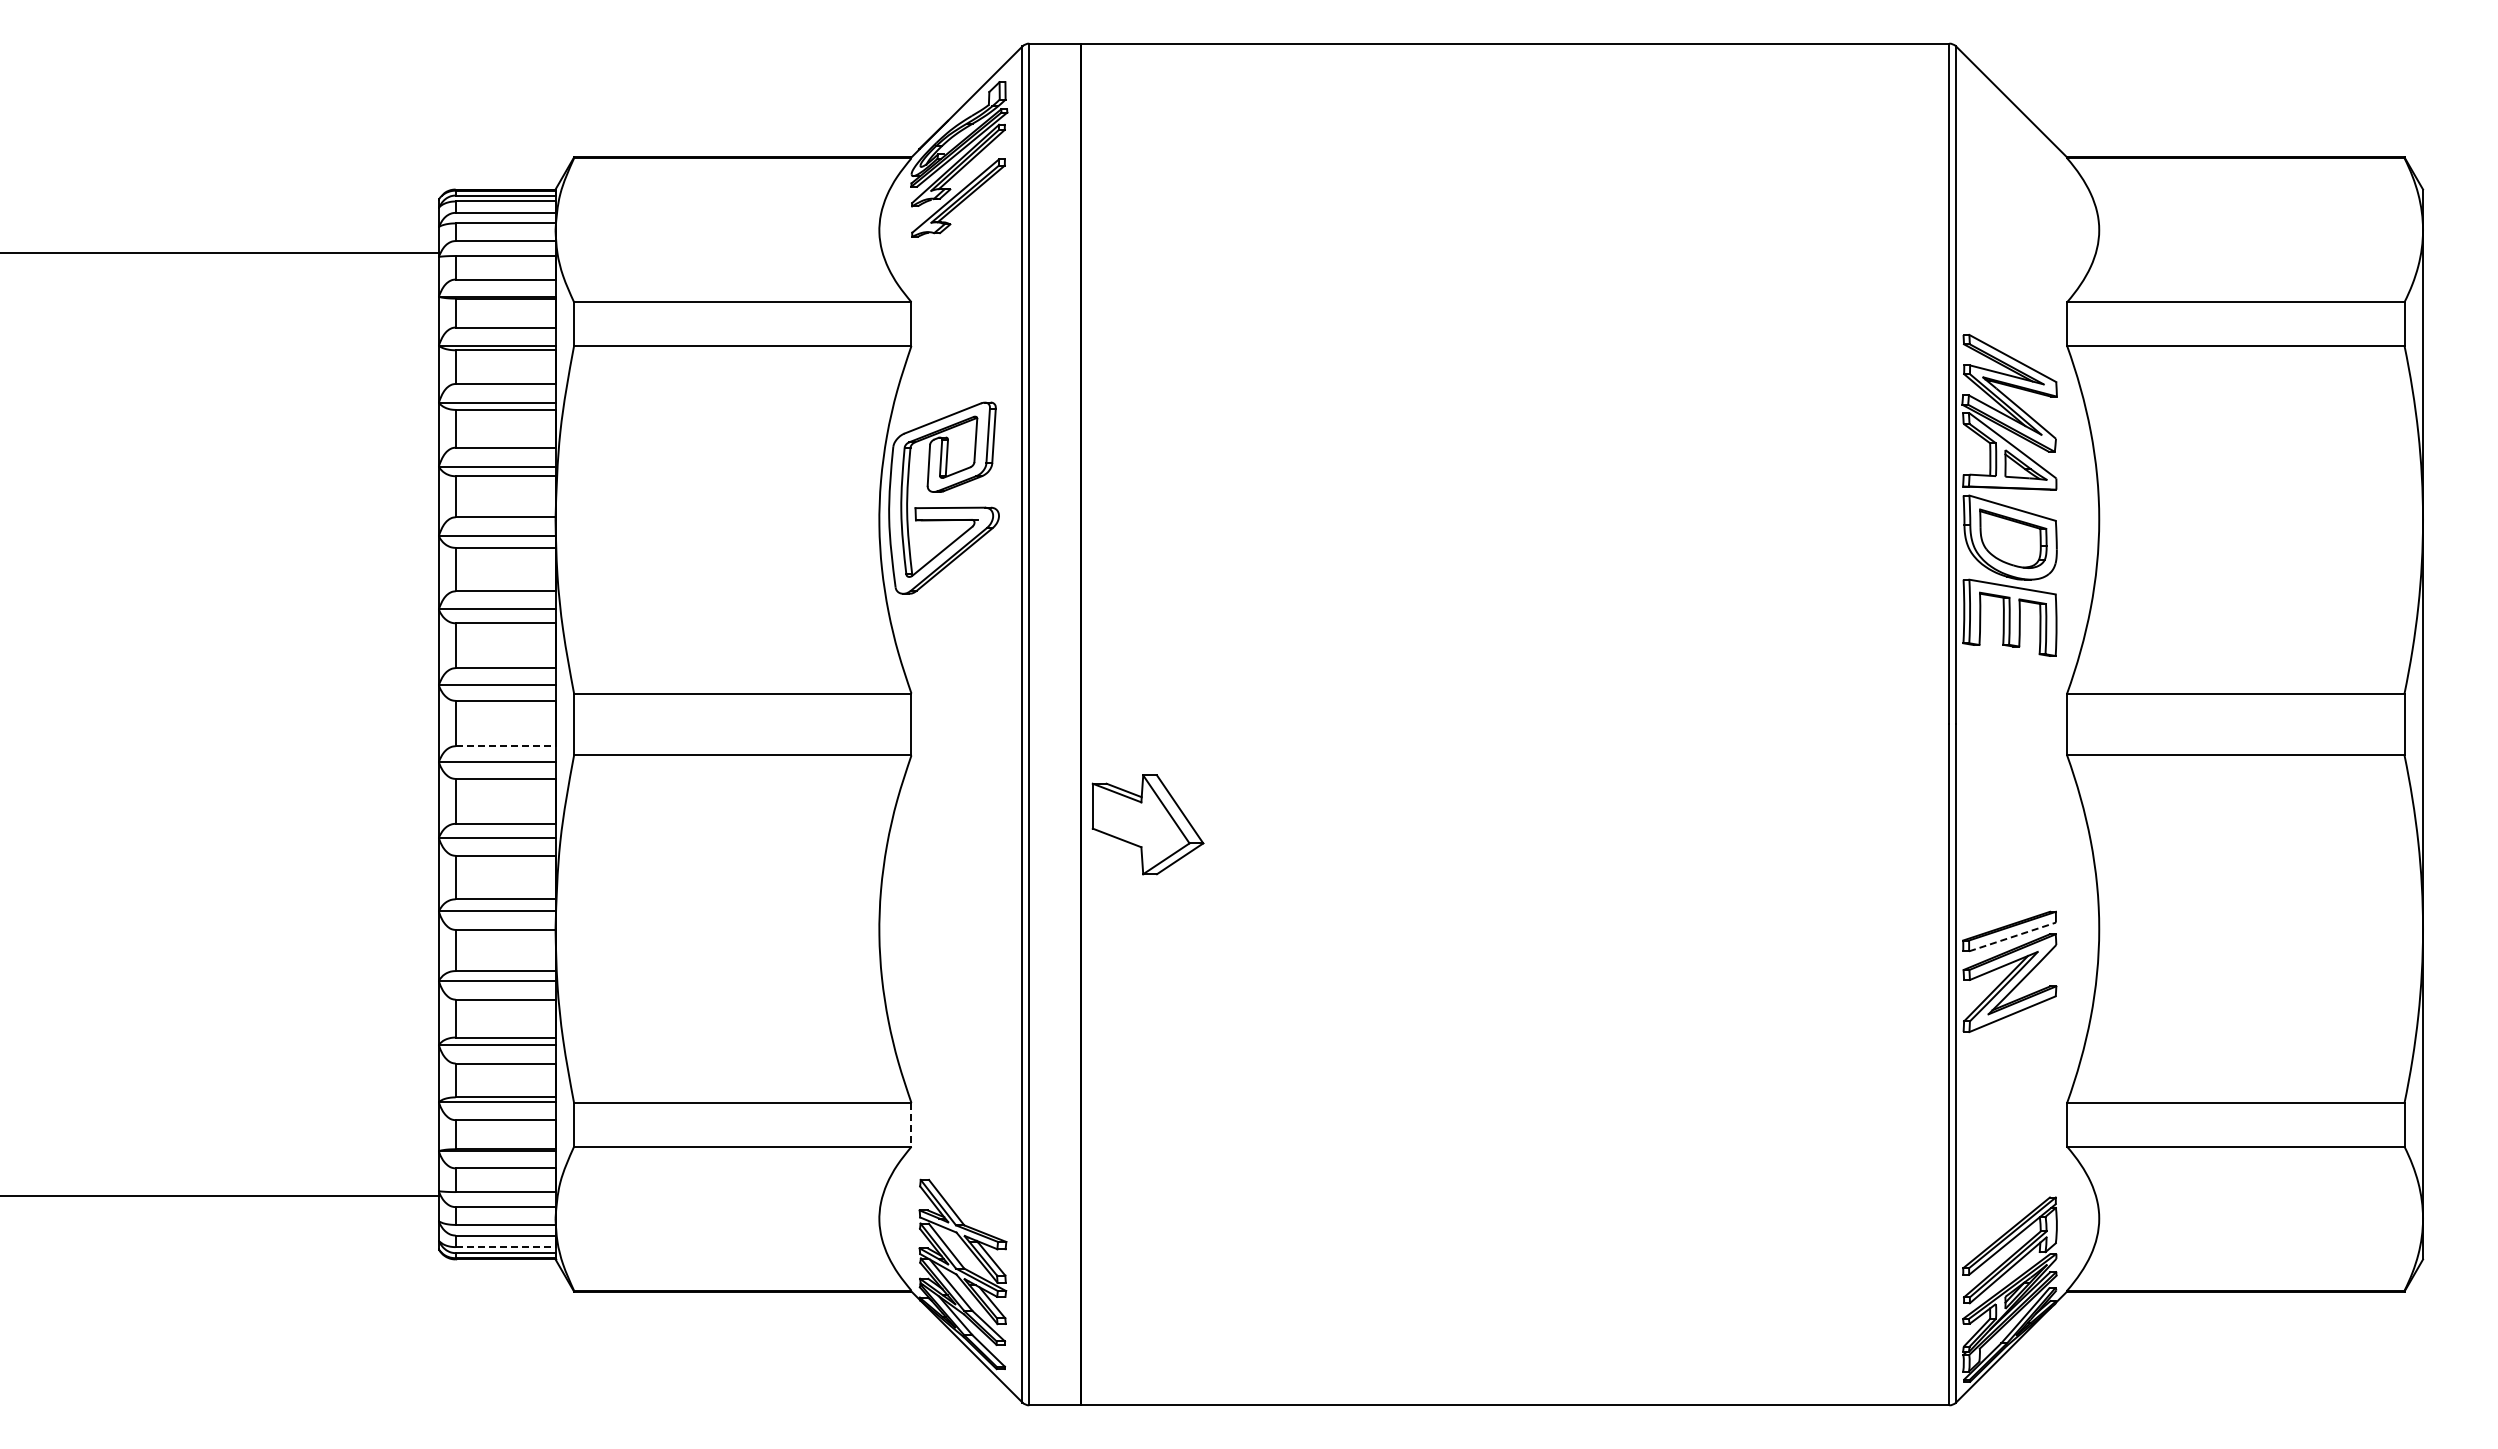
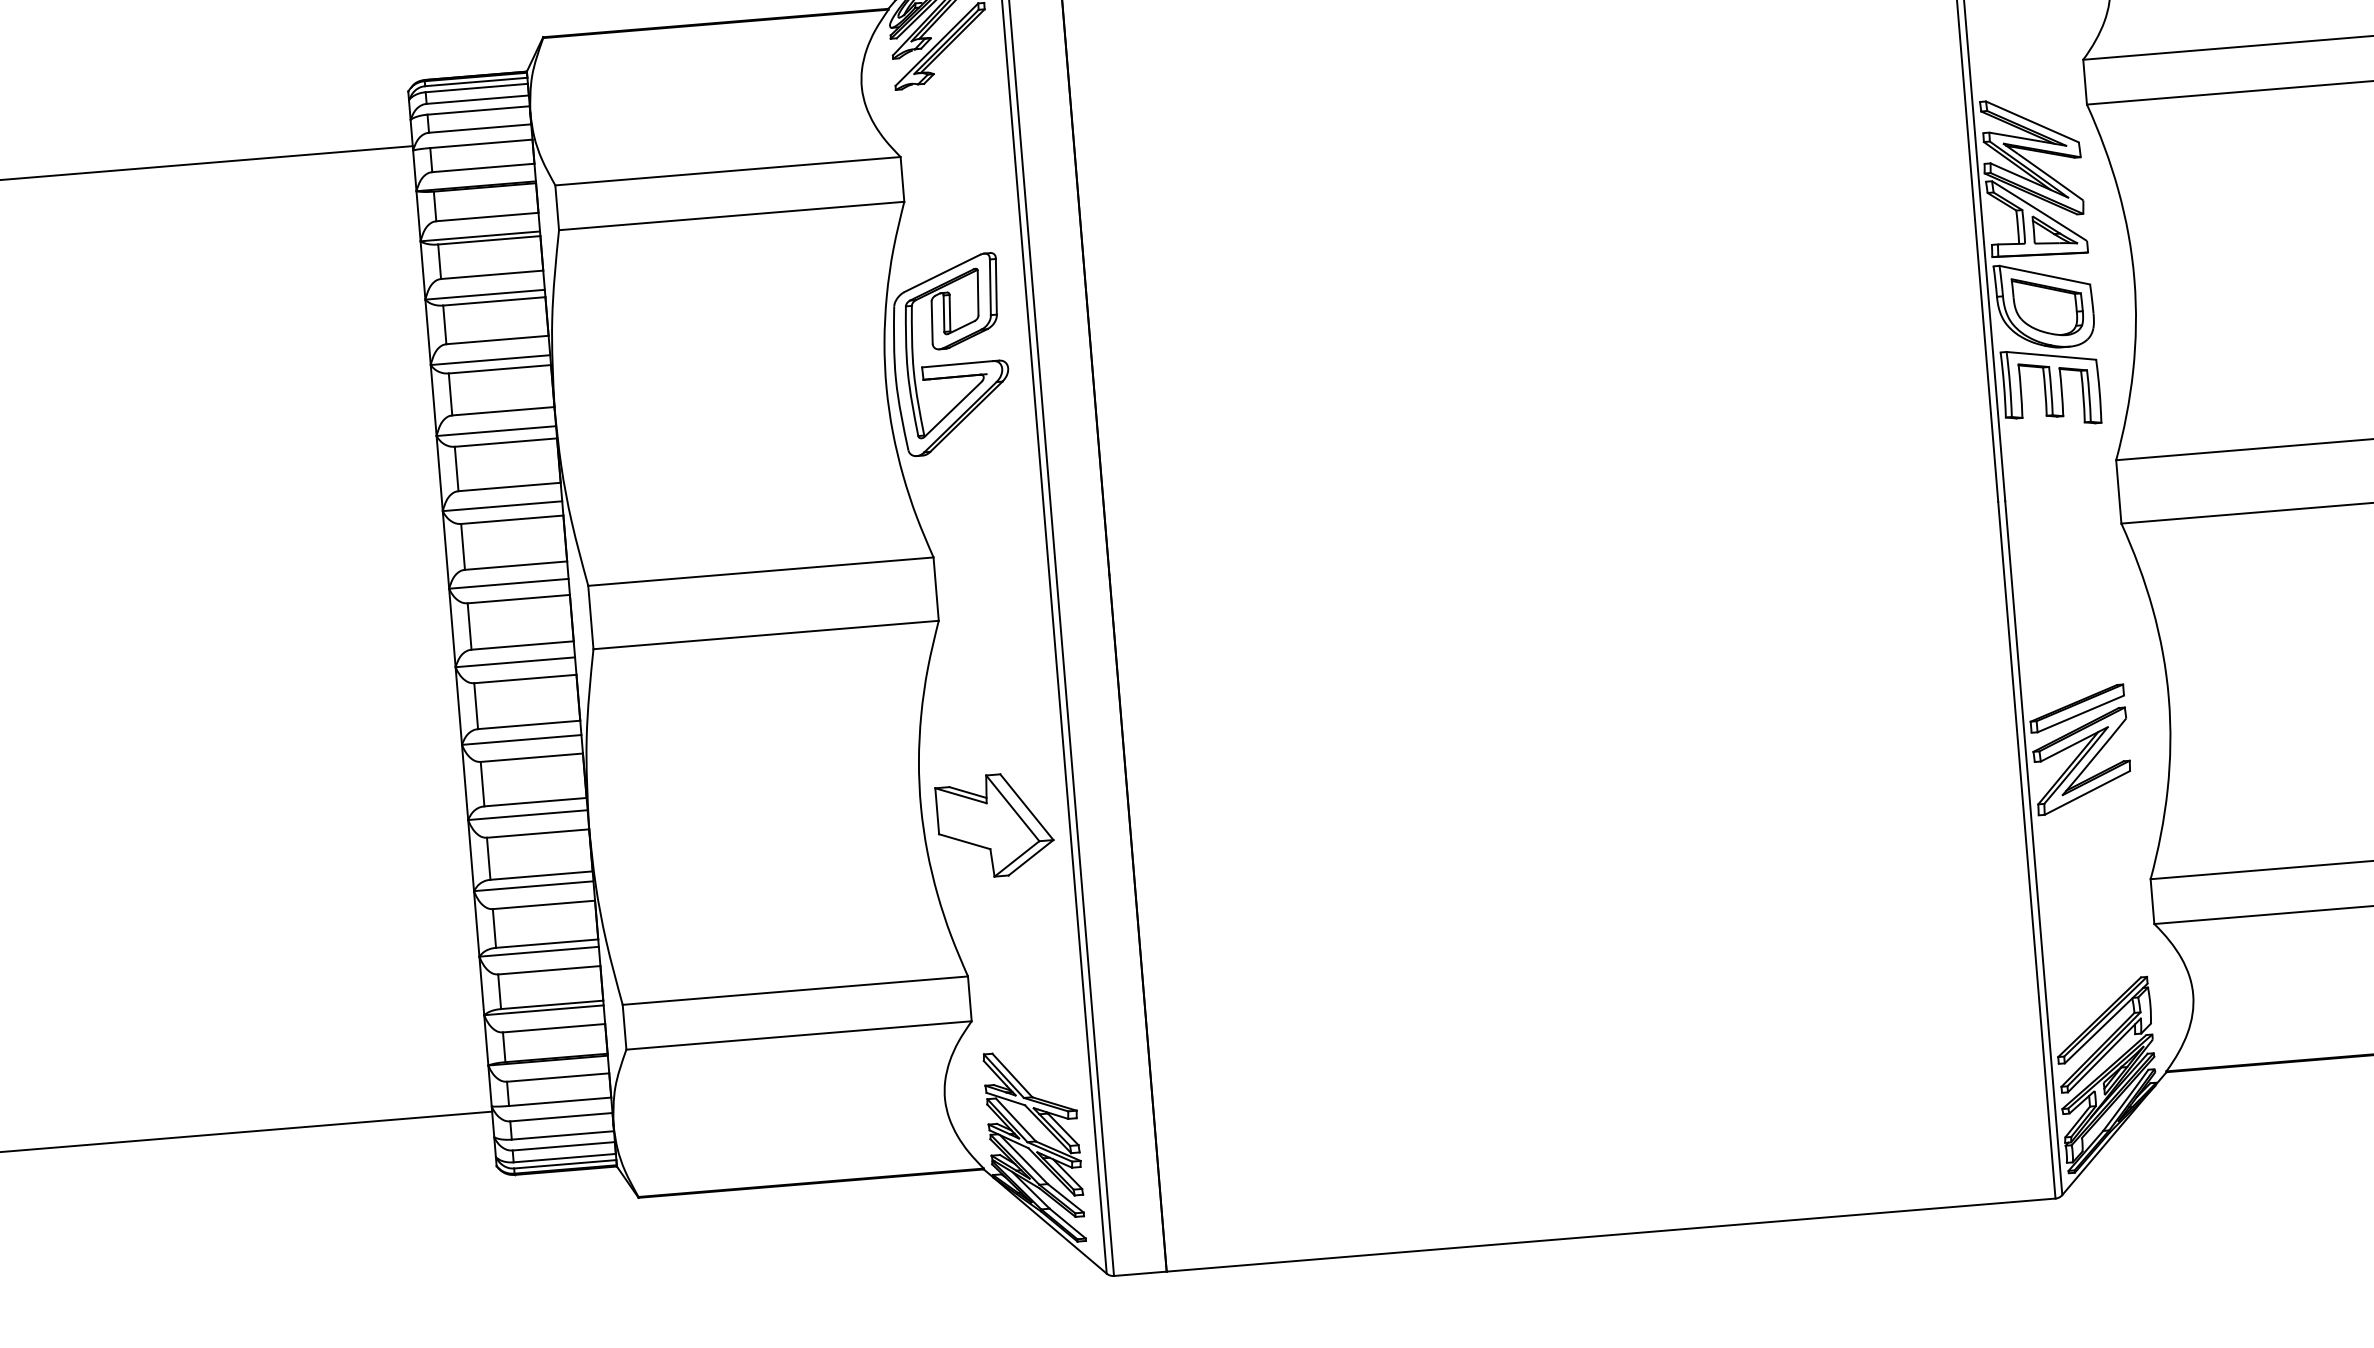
line: (505, 746) -> (522, 645), dashed -> solid
part: (1147, 824) -> (994, 825), moved
line: (2012, 937) -> (2080, 714), dashed -> solid
line: (911, 1124) -> (969, 998), dashed -> solid
line: (505, 1247) -> (564, 1158), dashed -> solid

